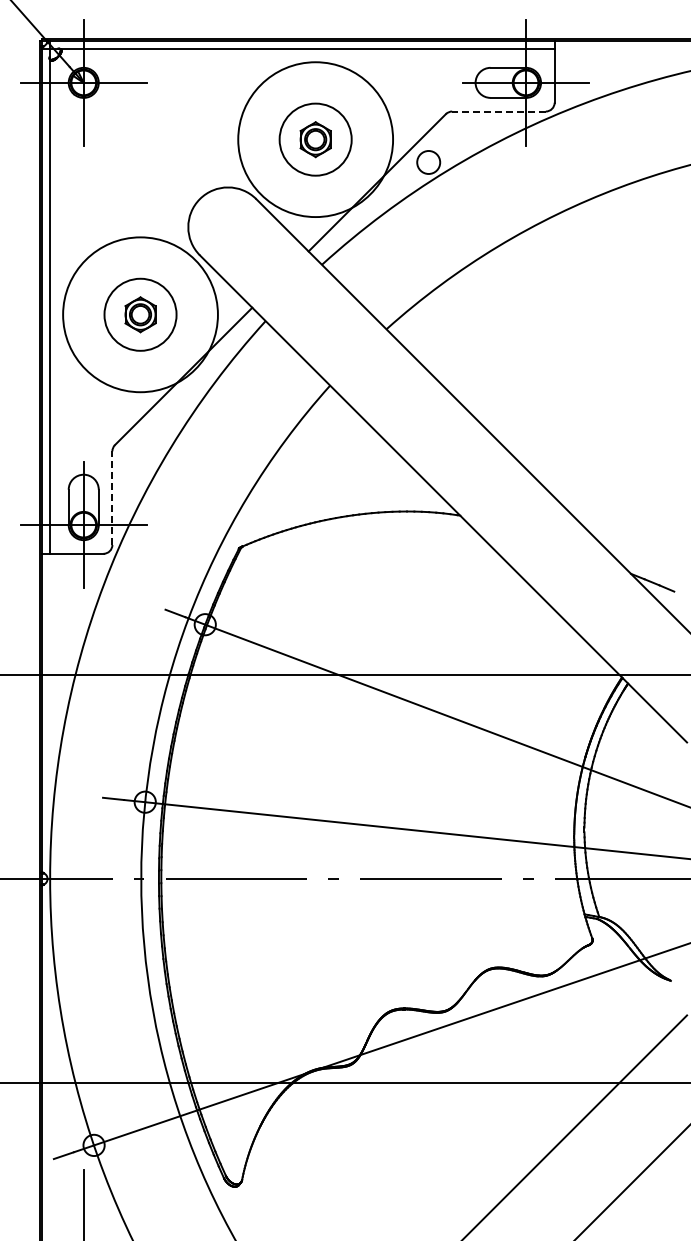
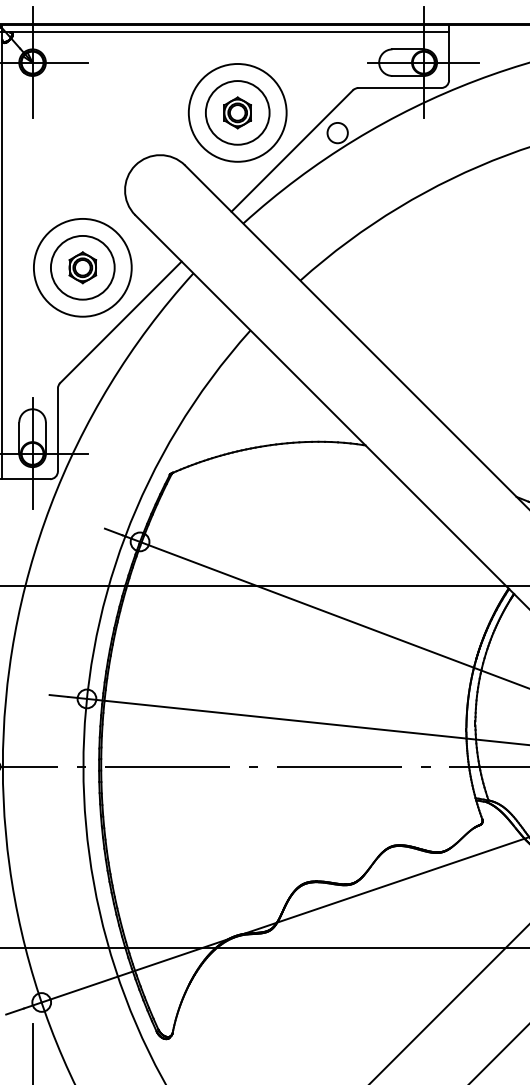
line: (499, 111) -> (400, 87), dashed -> solid
circle: (315, 139) -> (237, 112), size x0.71
circle: (140, 314) -> (82, 267), size x0.71
line: (112, 498) -> (58, 430), dashed -> solid

